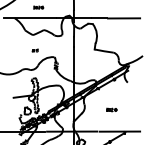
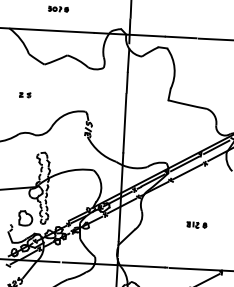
part: (34, 50) -> (23, 94), moved

